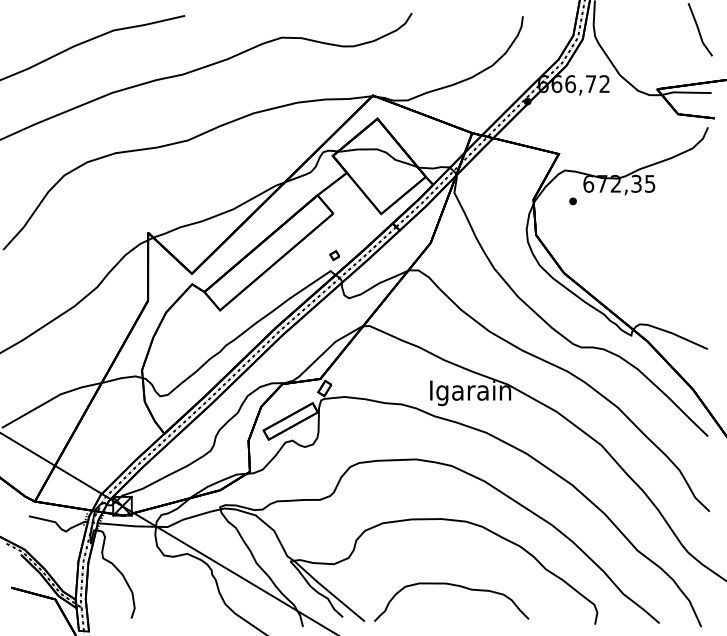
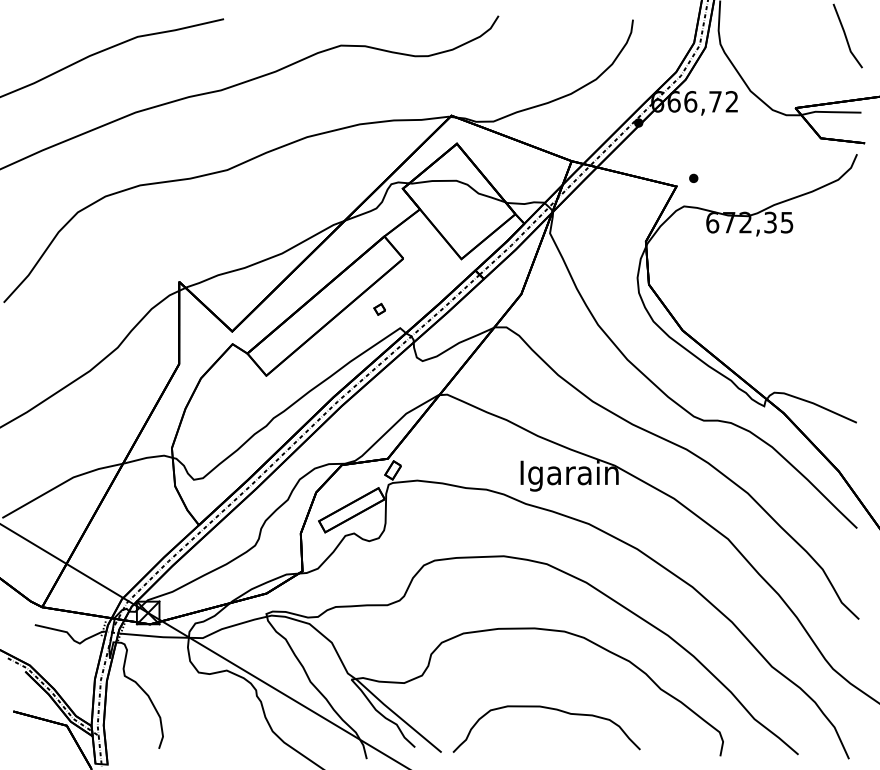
part: (572, 201) -> (693, 178), moved
part: (334, 255) -> (379, 309), moved

